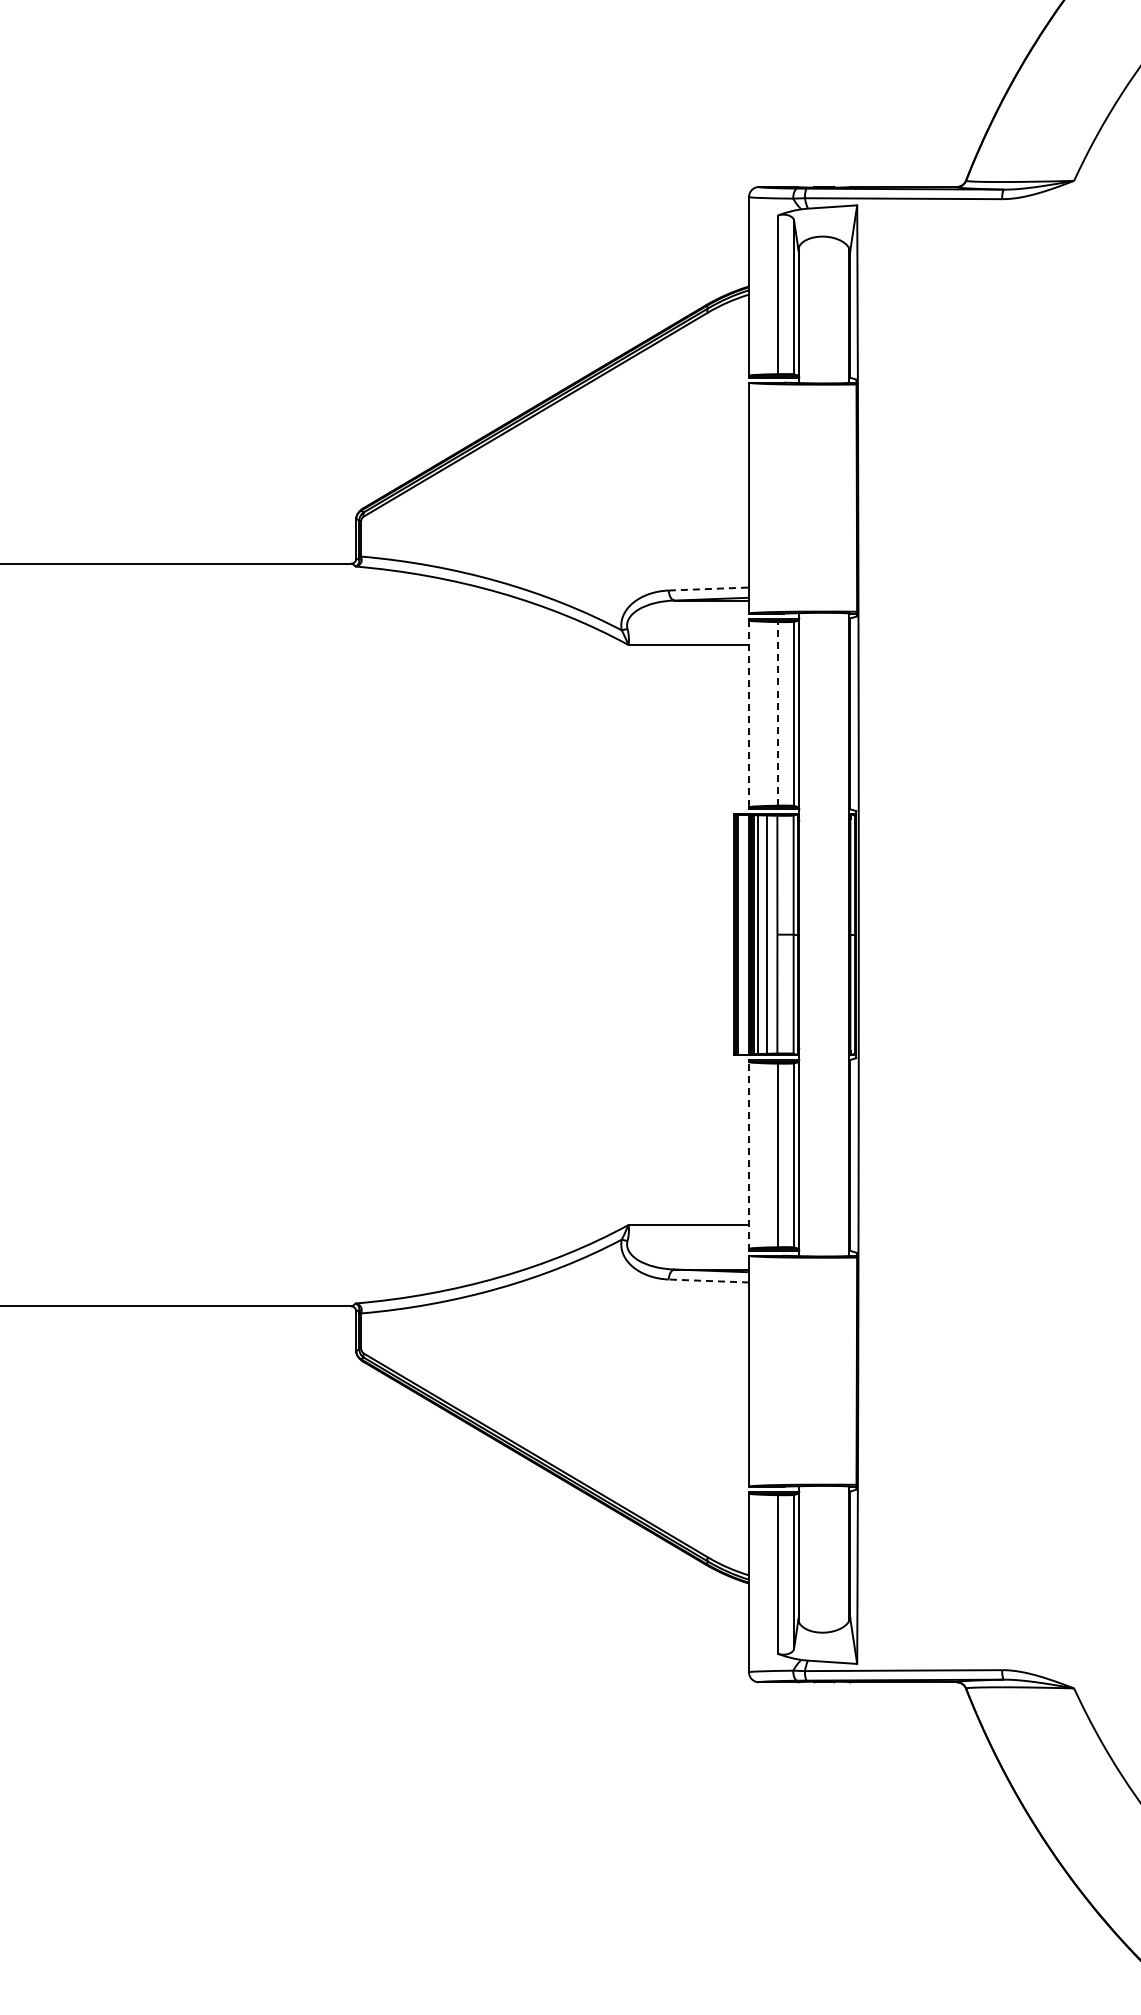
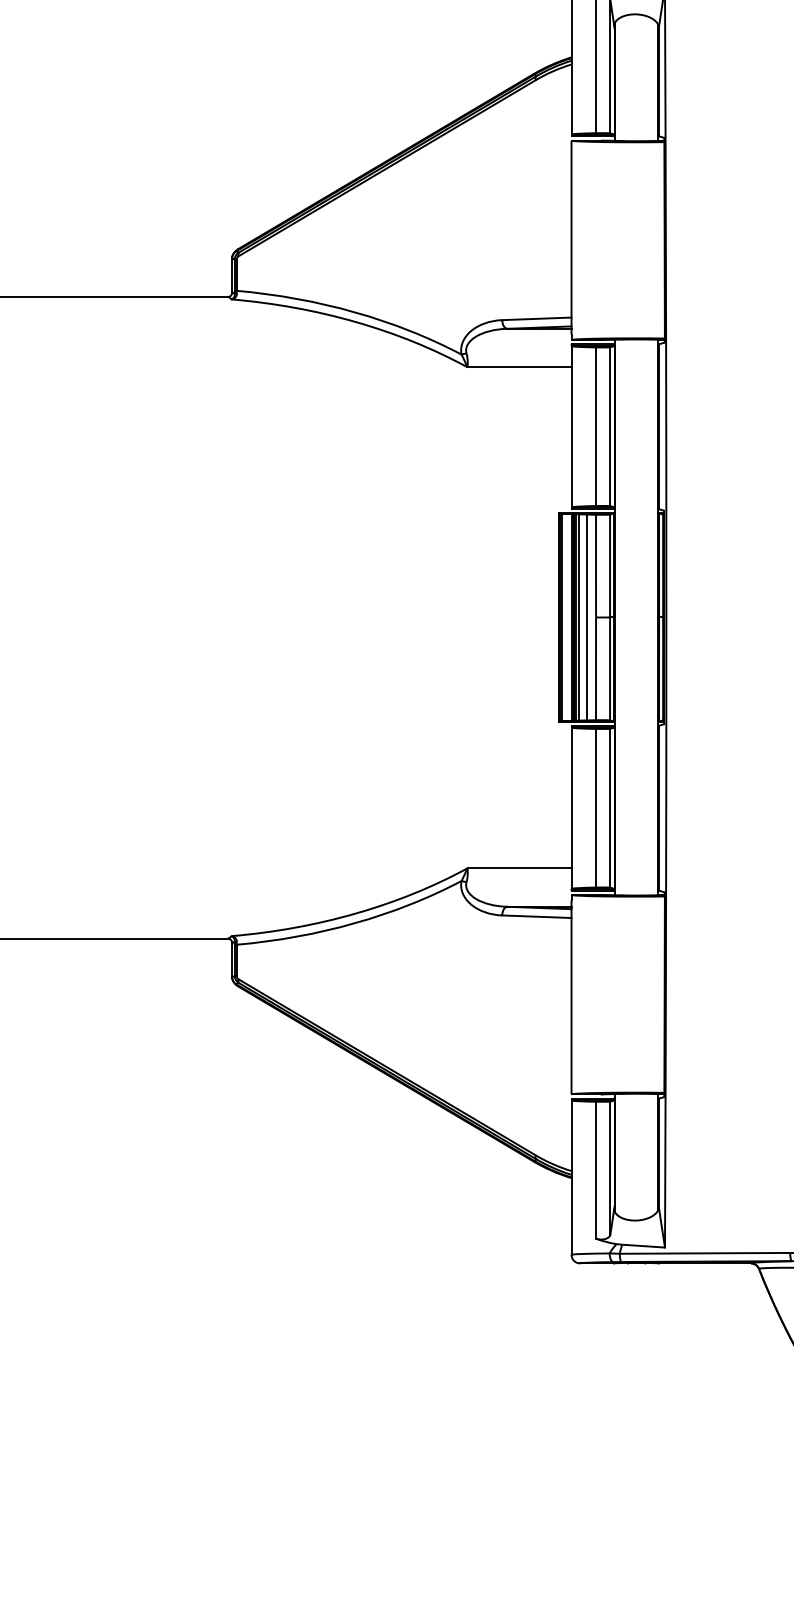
line: (709, 589) -> (537, 319), dashed -> solid
line: (749, 712) -> (571, 425), dashed -> solid
line: (777, 713) -> (596, 426), dashed -> solid
line: (749, 1155) -> (571, 808), dashed -> solid
line: (708, 1281) -> (536, 917), dashed -> solid

